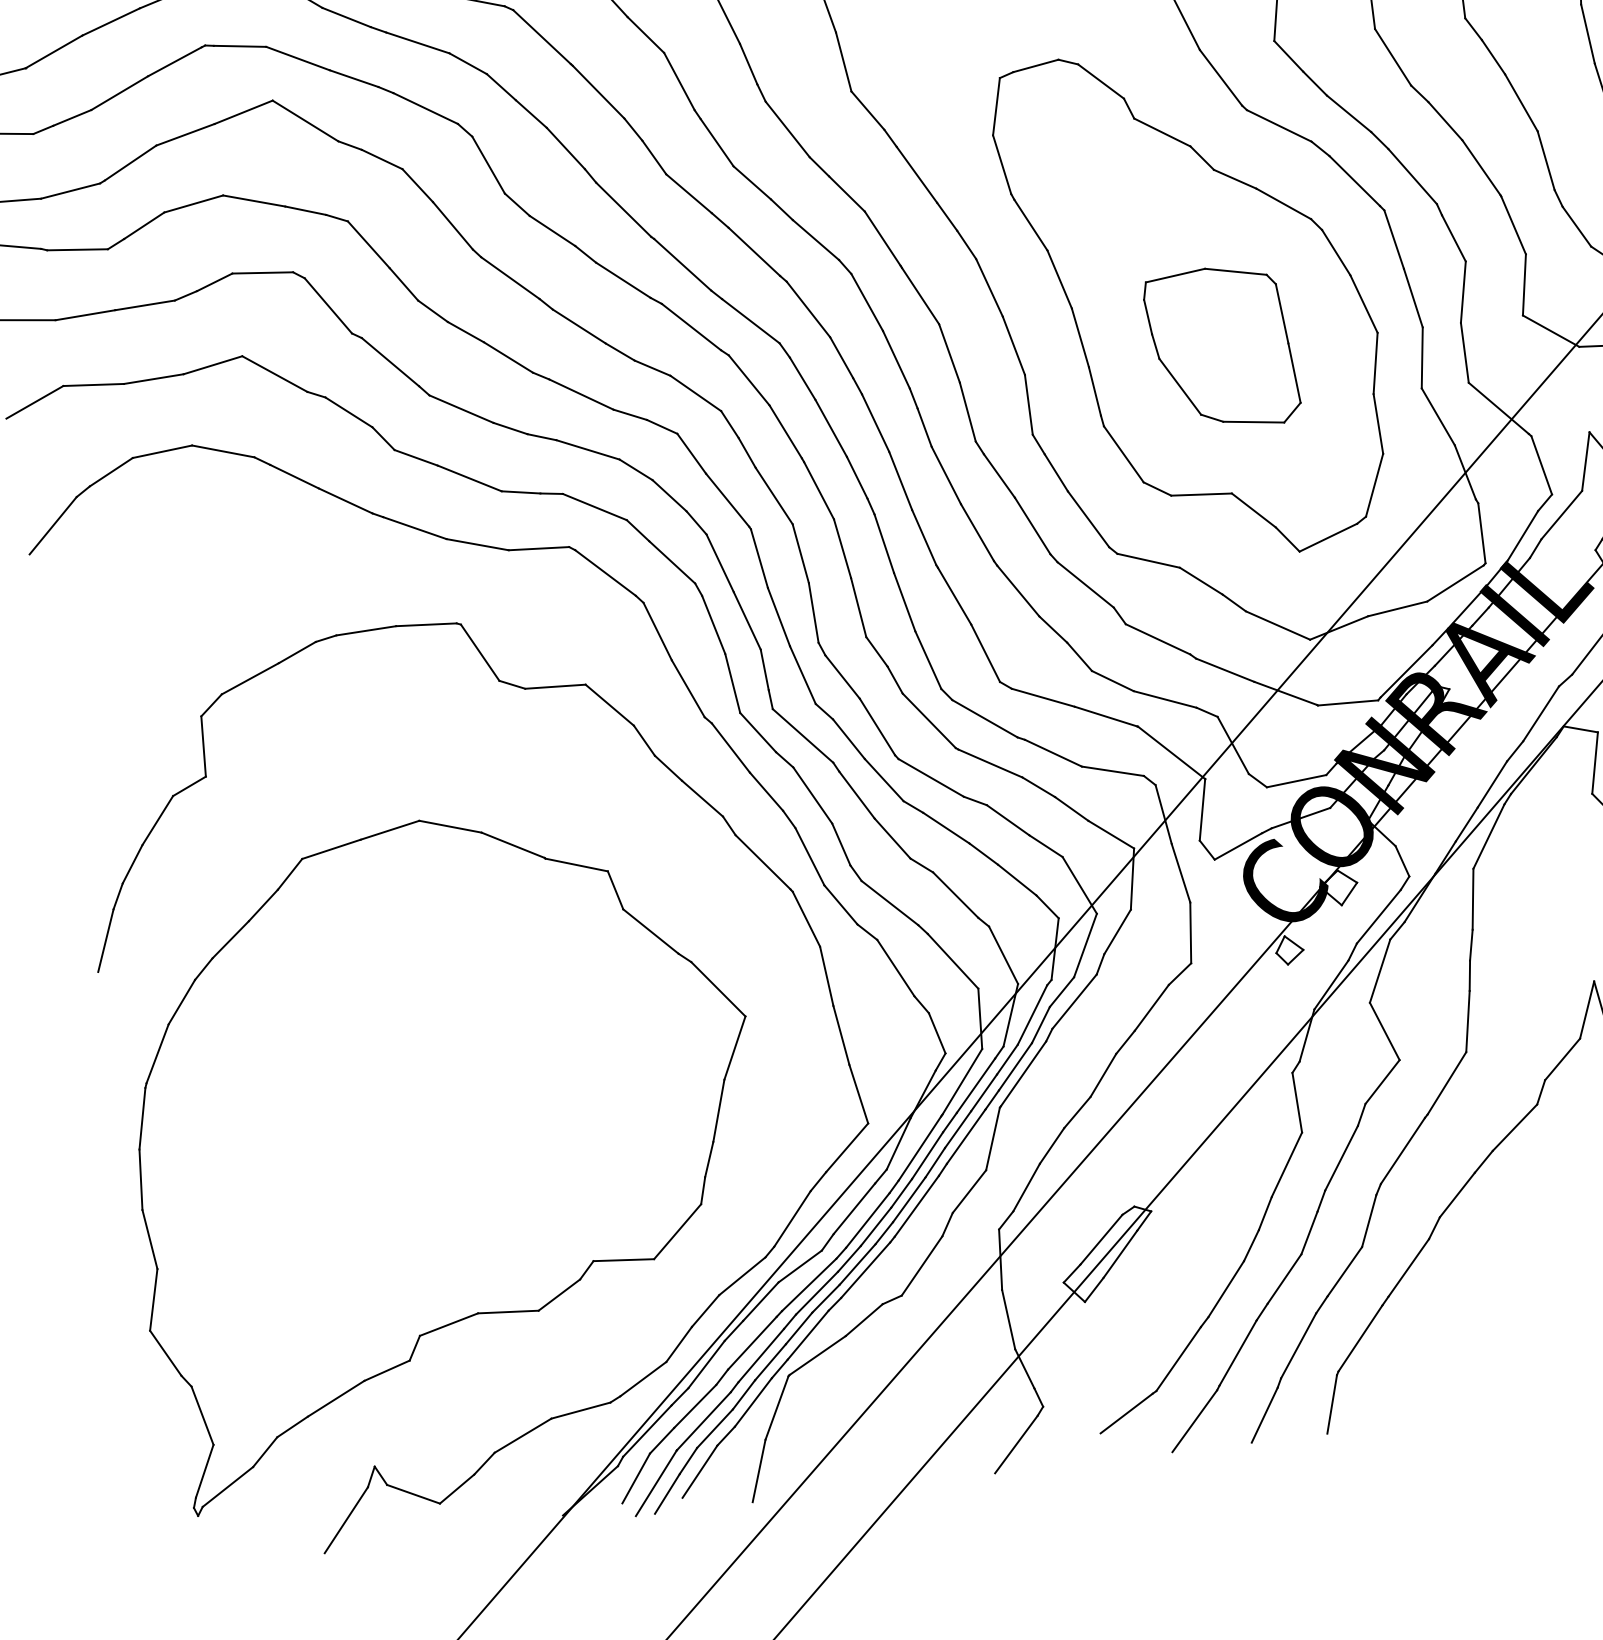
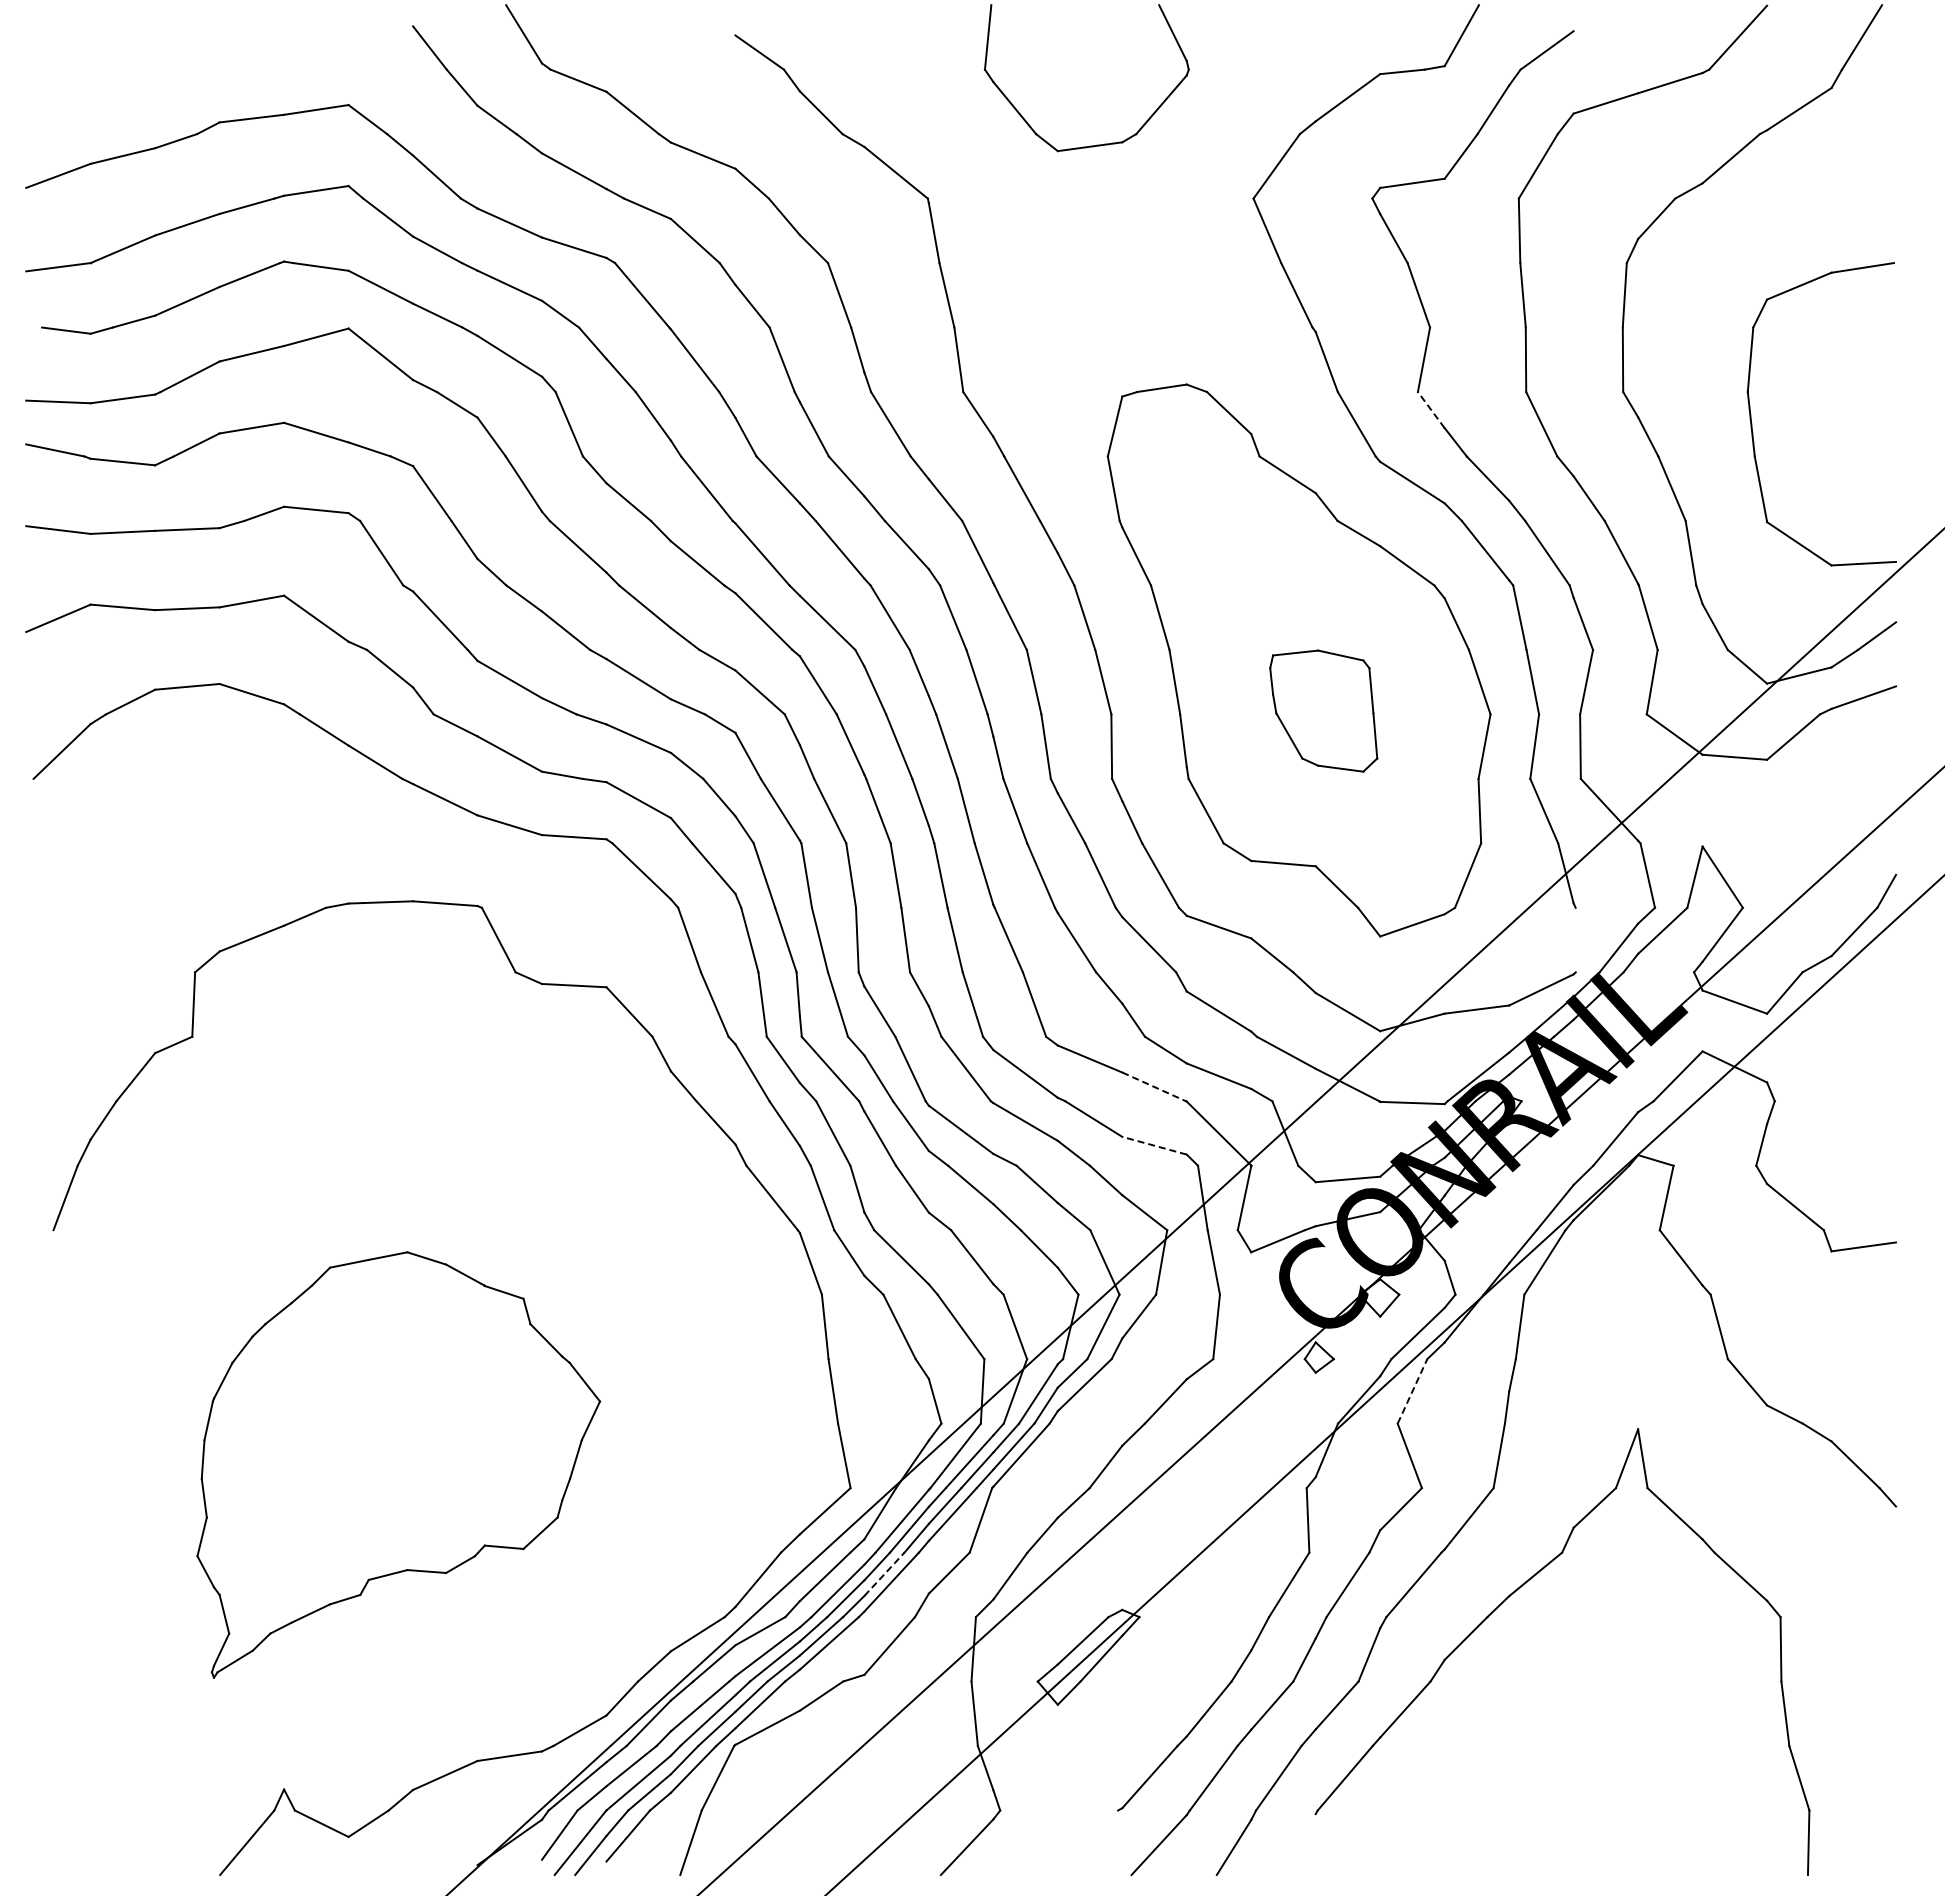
line: (1288, 55) -> (1431, 409), solid -> dashed
part: (1221, 347) -> (1323, 710), size x0.7
line: (1481, 532) -> (1575, 939), removed
line: (1106, 716) -> (1154, 1086), solid -> dashed
line: (1112, 771) -> (1154, 1145), solid -> dashed
line: (1380, 970) -> (1412, 1390), solid -> dashed
part: (445, 1151) -> (398, 1464), size x0.6
line: (909, 1200) -> (884, 1574), solid -> dashed
line: (1331, 1404) -> (1306, 1844), removed
line: (1126, 1413) -> (1087, 1828), removed

